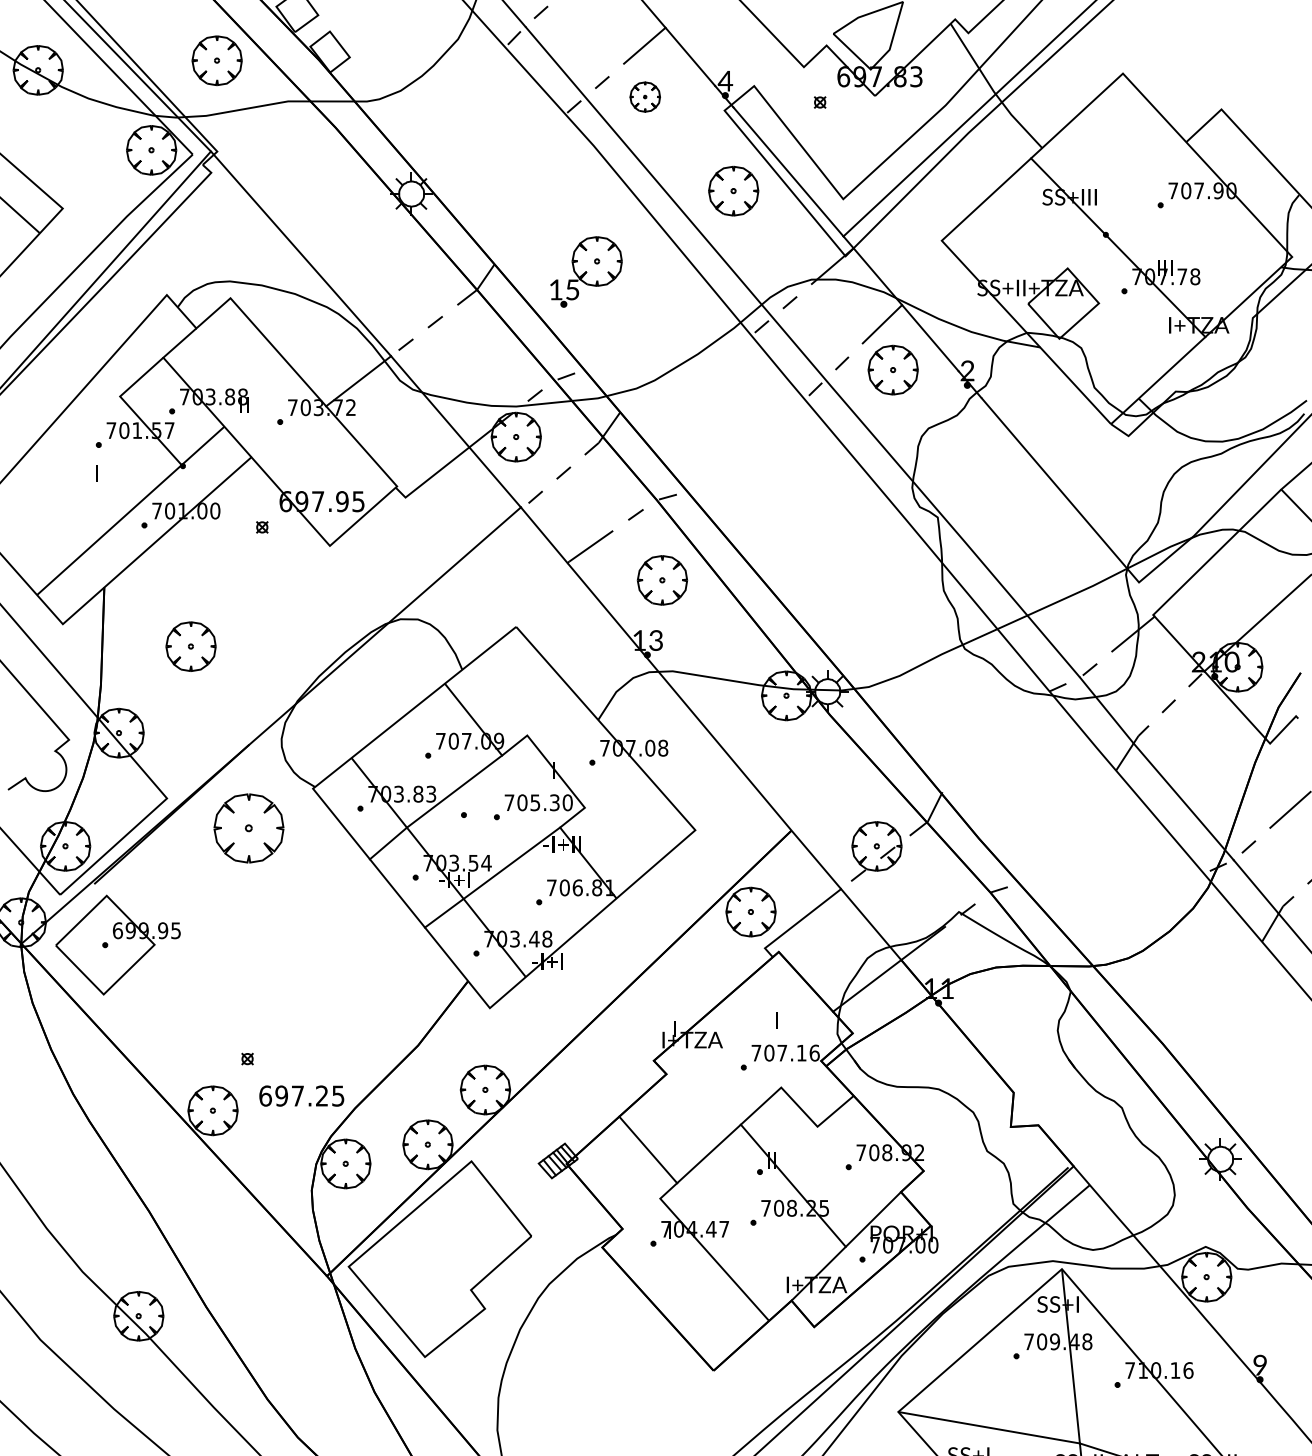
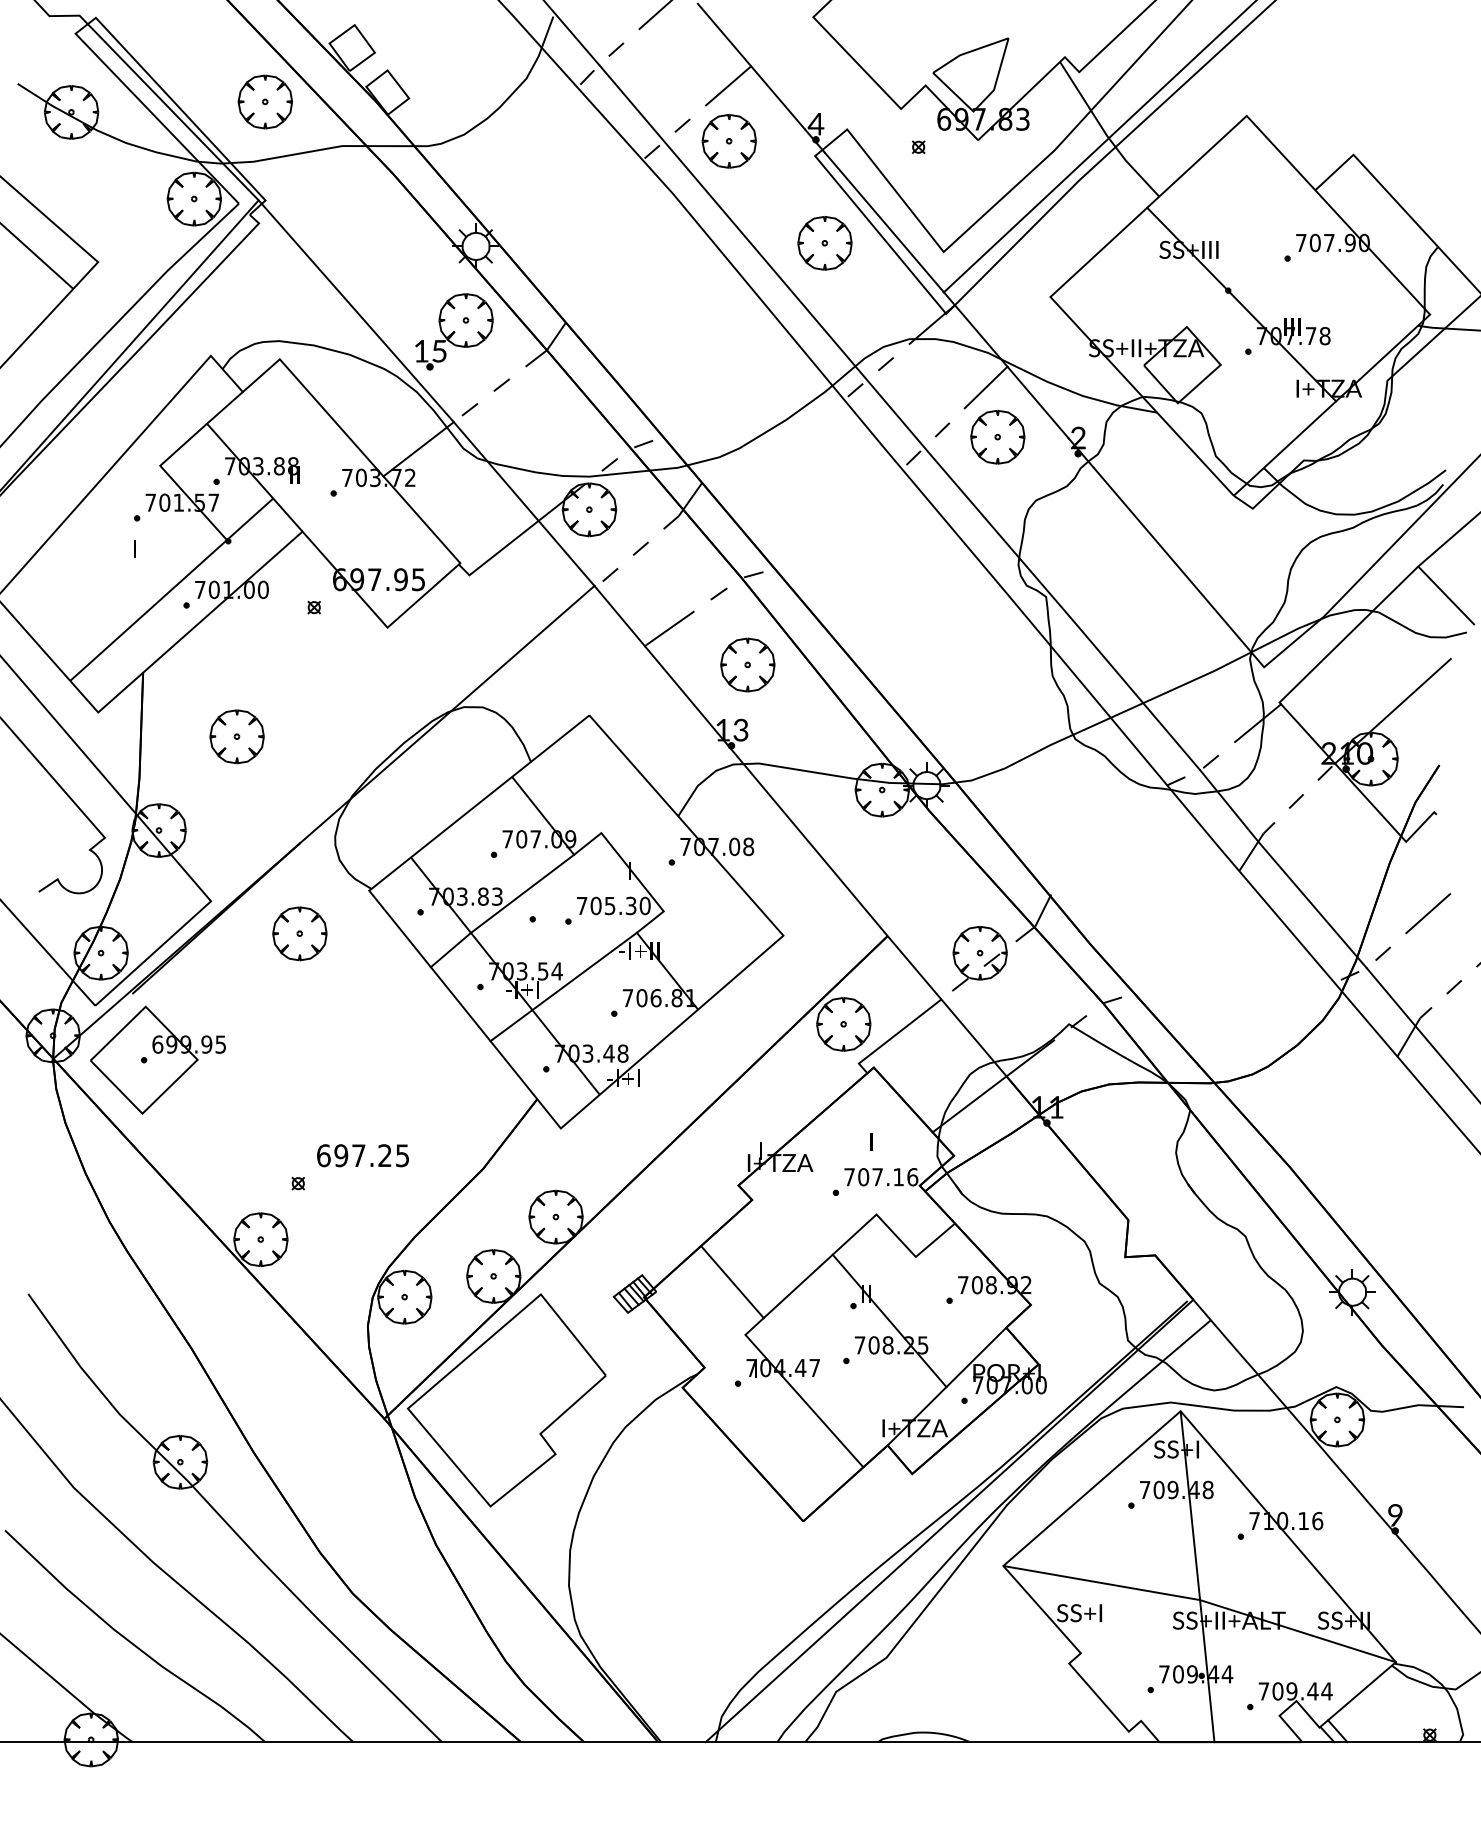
part: (644, 97) -> (728, 141), size x1.67
part: (586, 271) -> (454, 331), moved
part: (248, 828) -> (299, 933), size x0.71
text: (301, 1095) -> (362, 1155), moved

